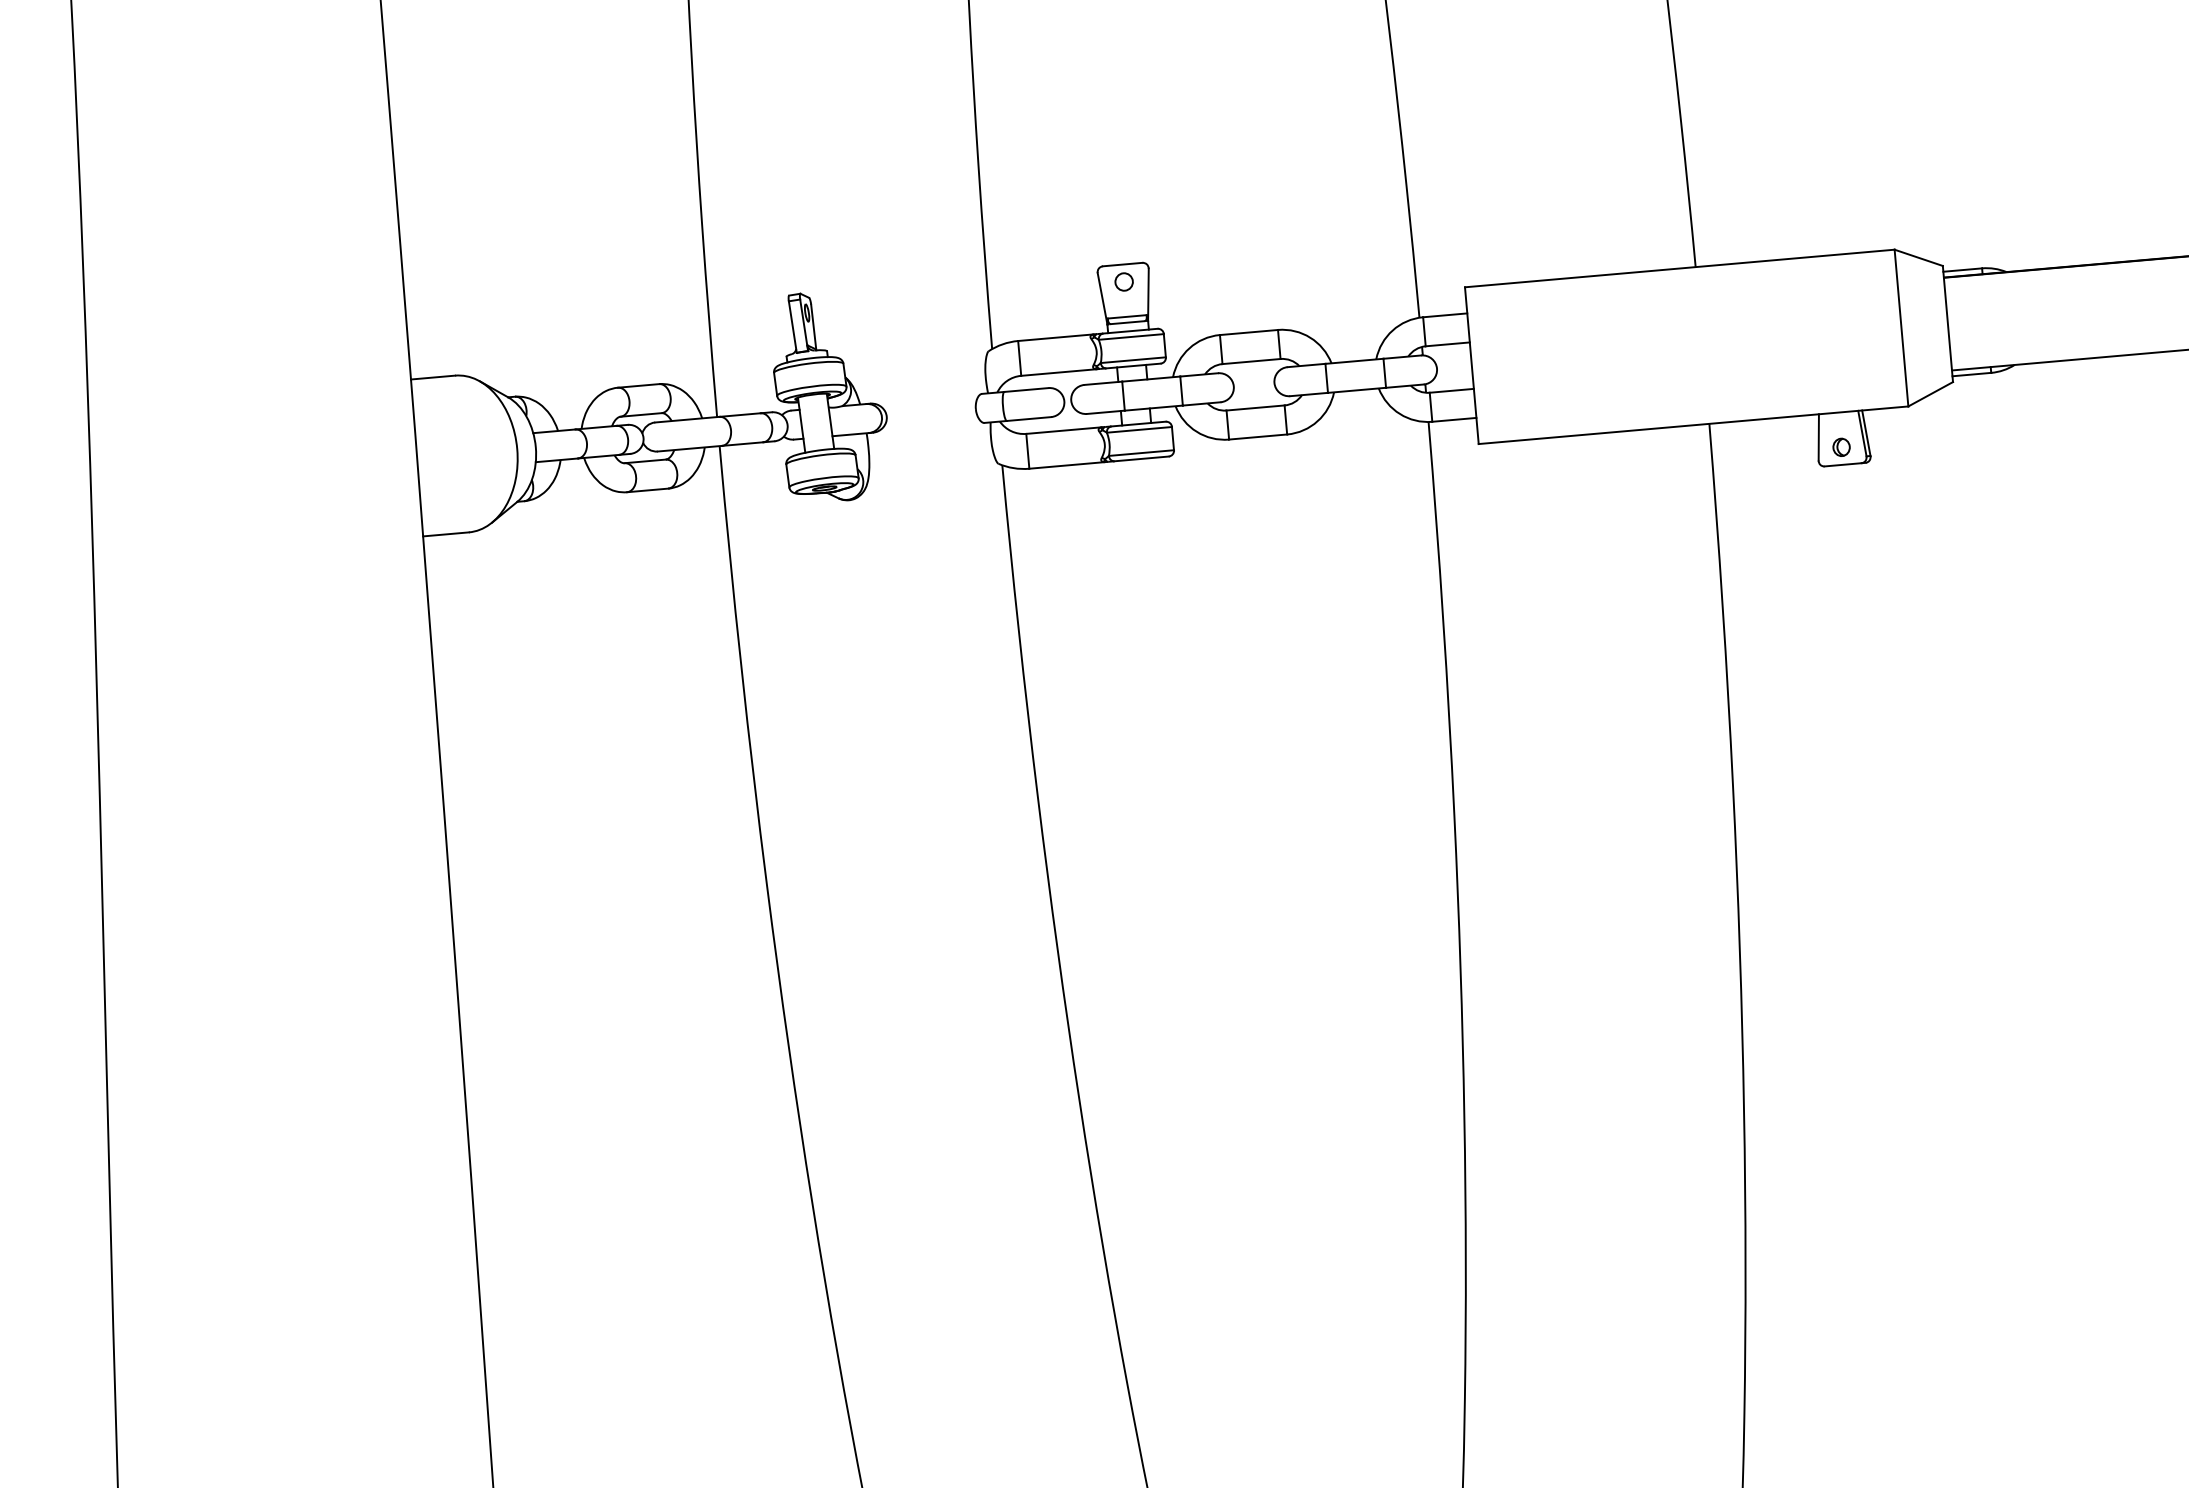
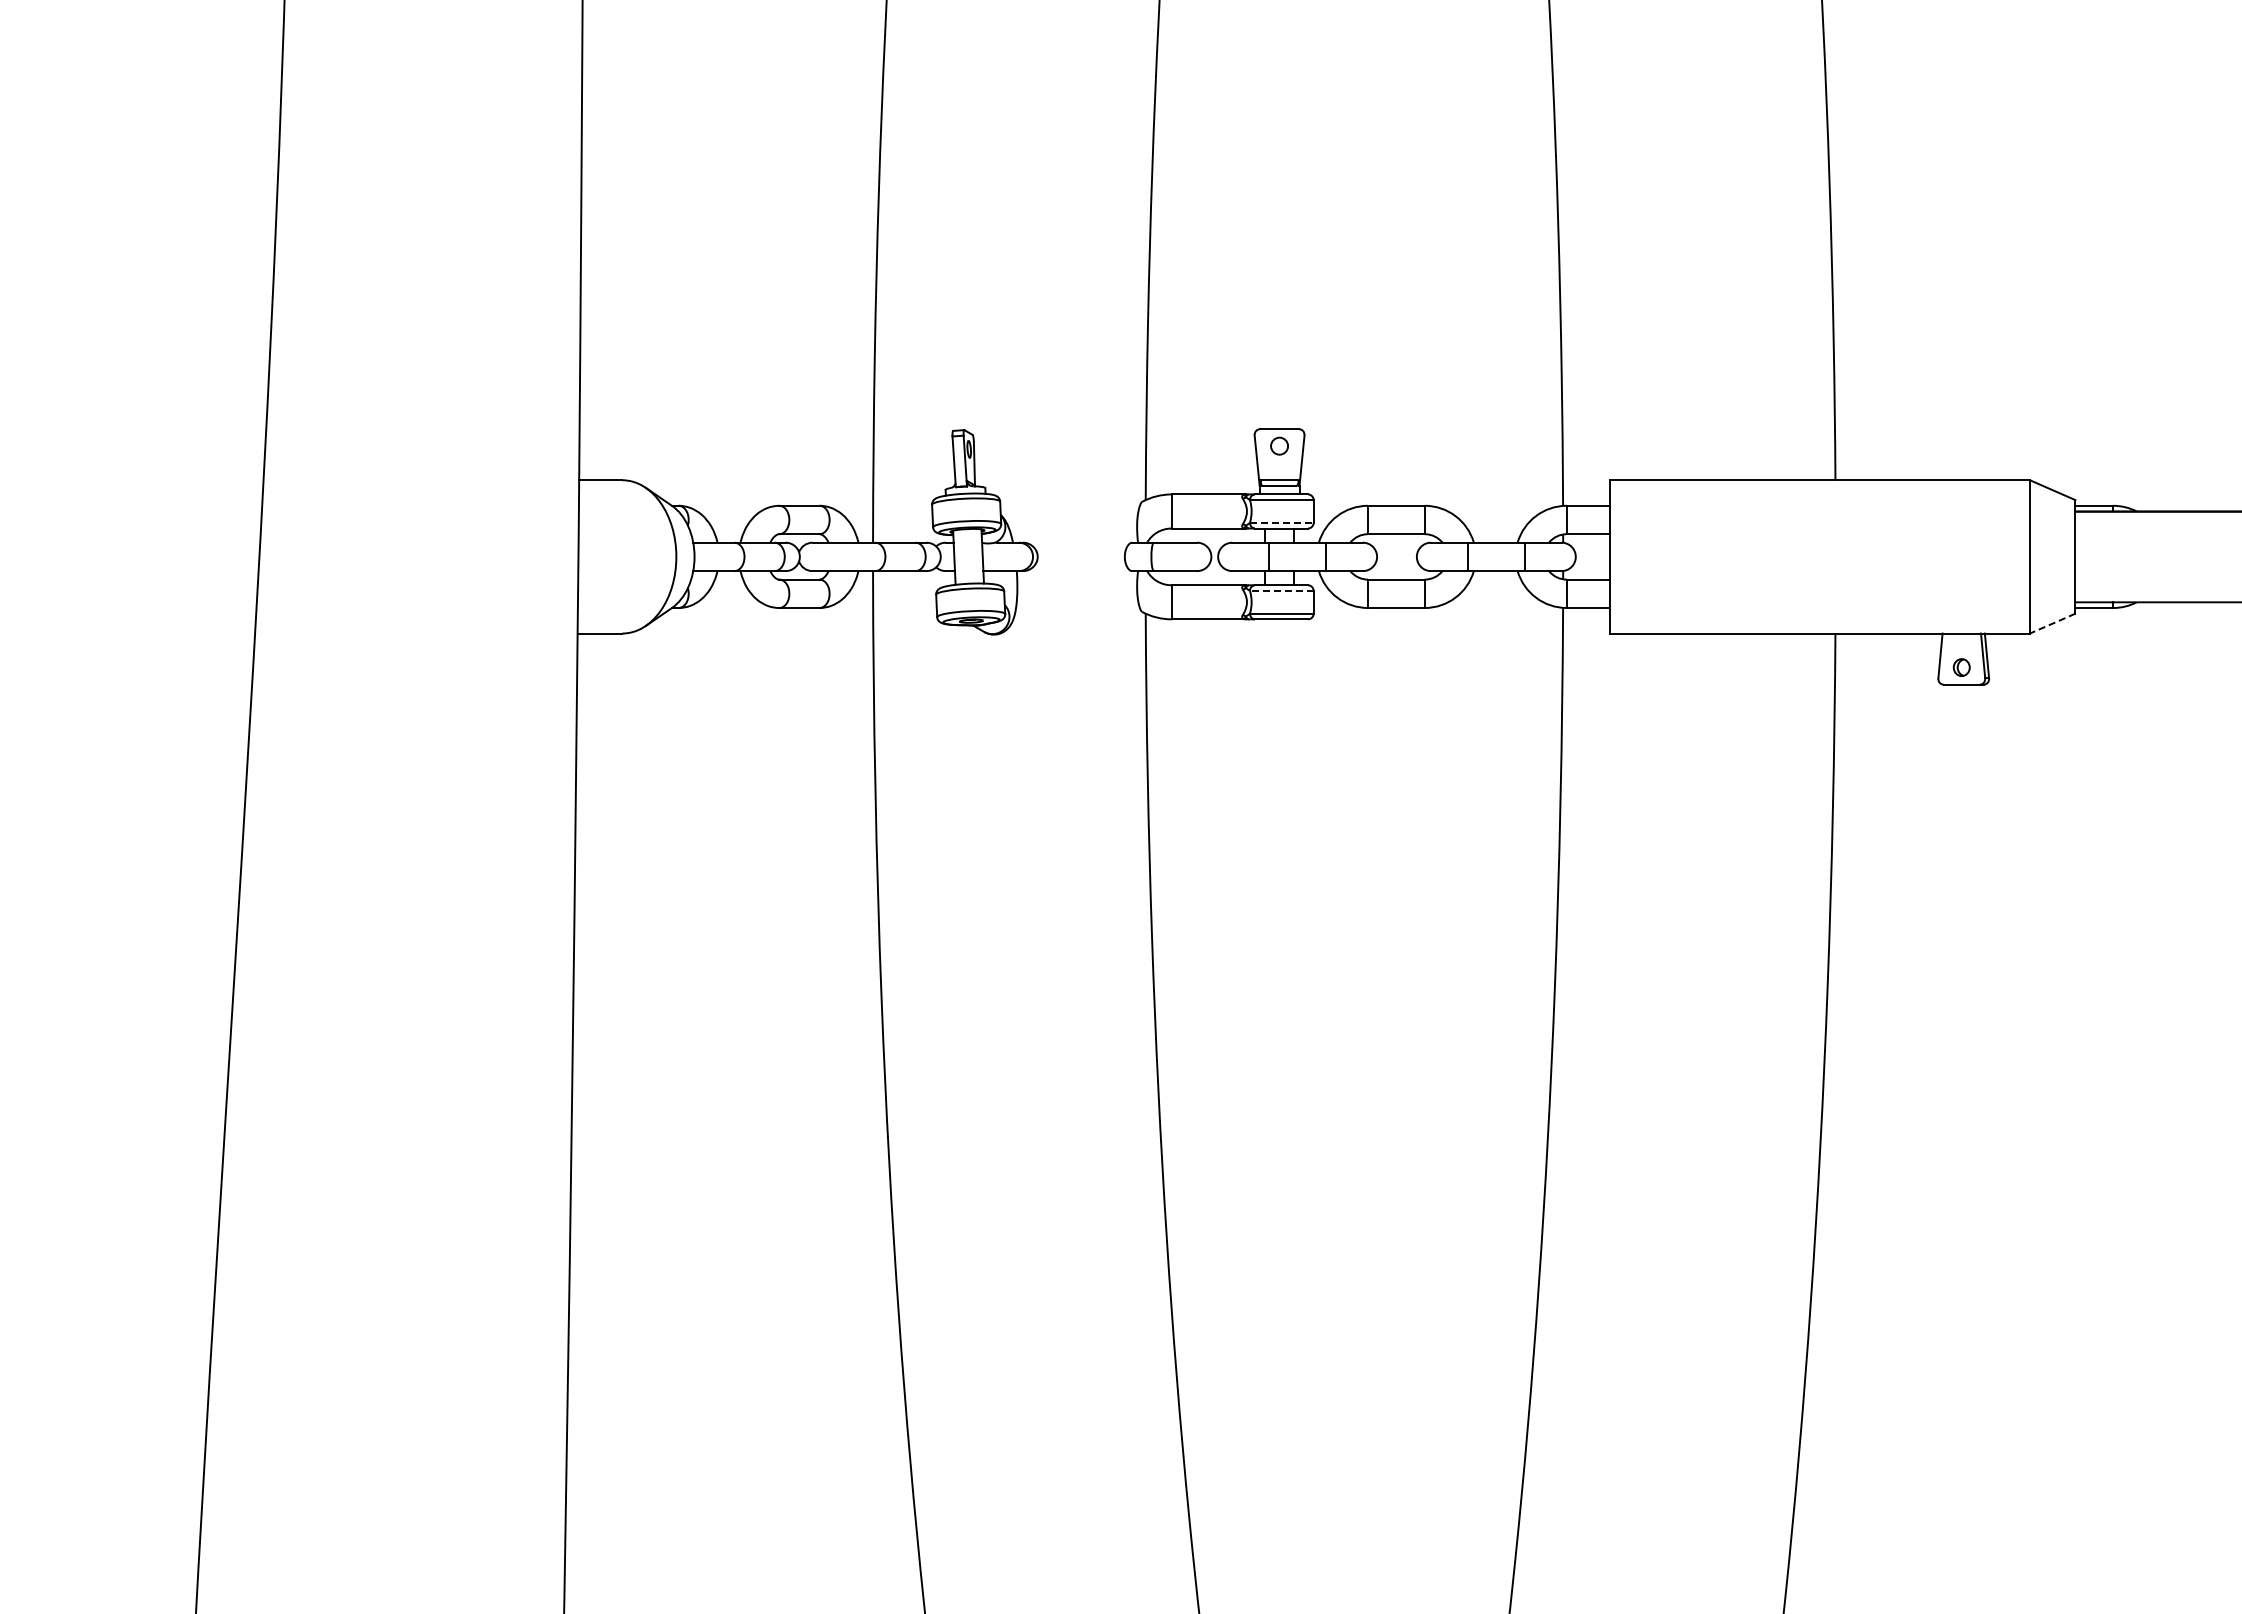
line: (1132, 359) -> (1281, 522), solid -> dashed
line: (1930, 394) -> (2052, 623), solid -> dashed
line: (1139, 429) -> (1281, 590), solid -> dashed

